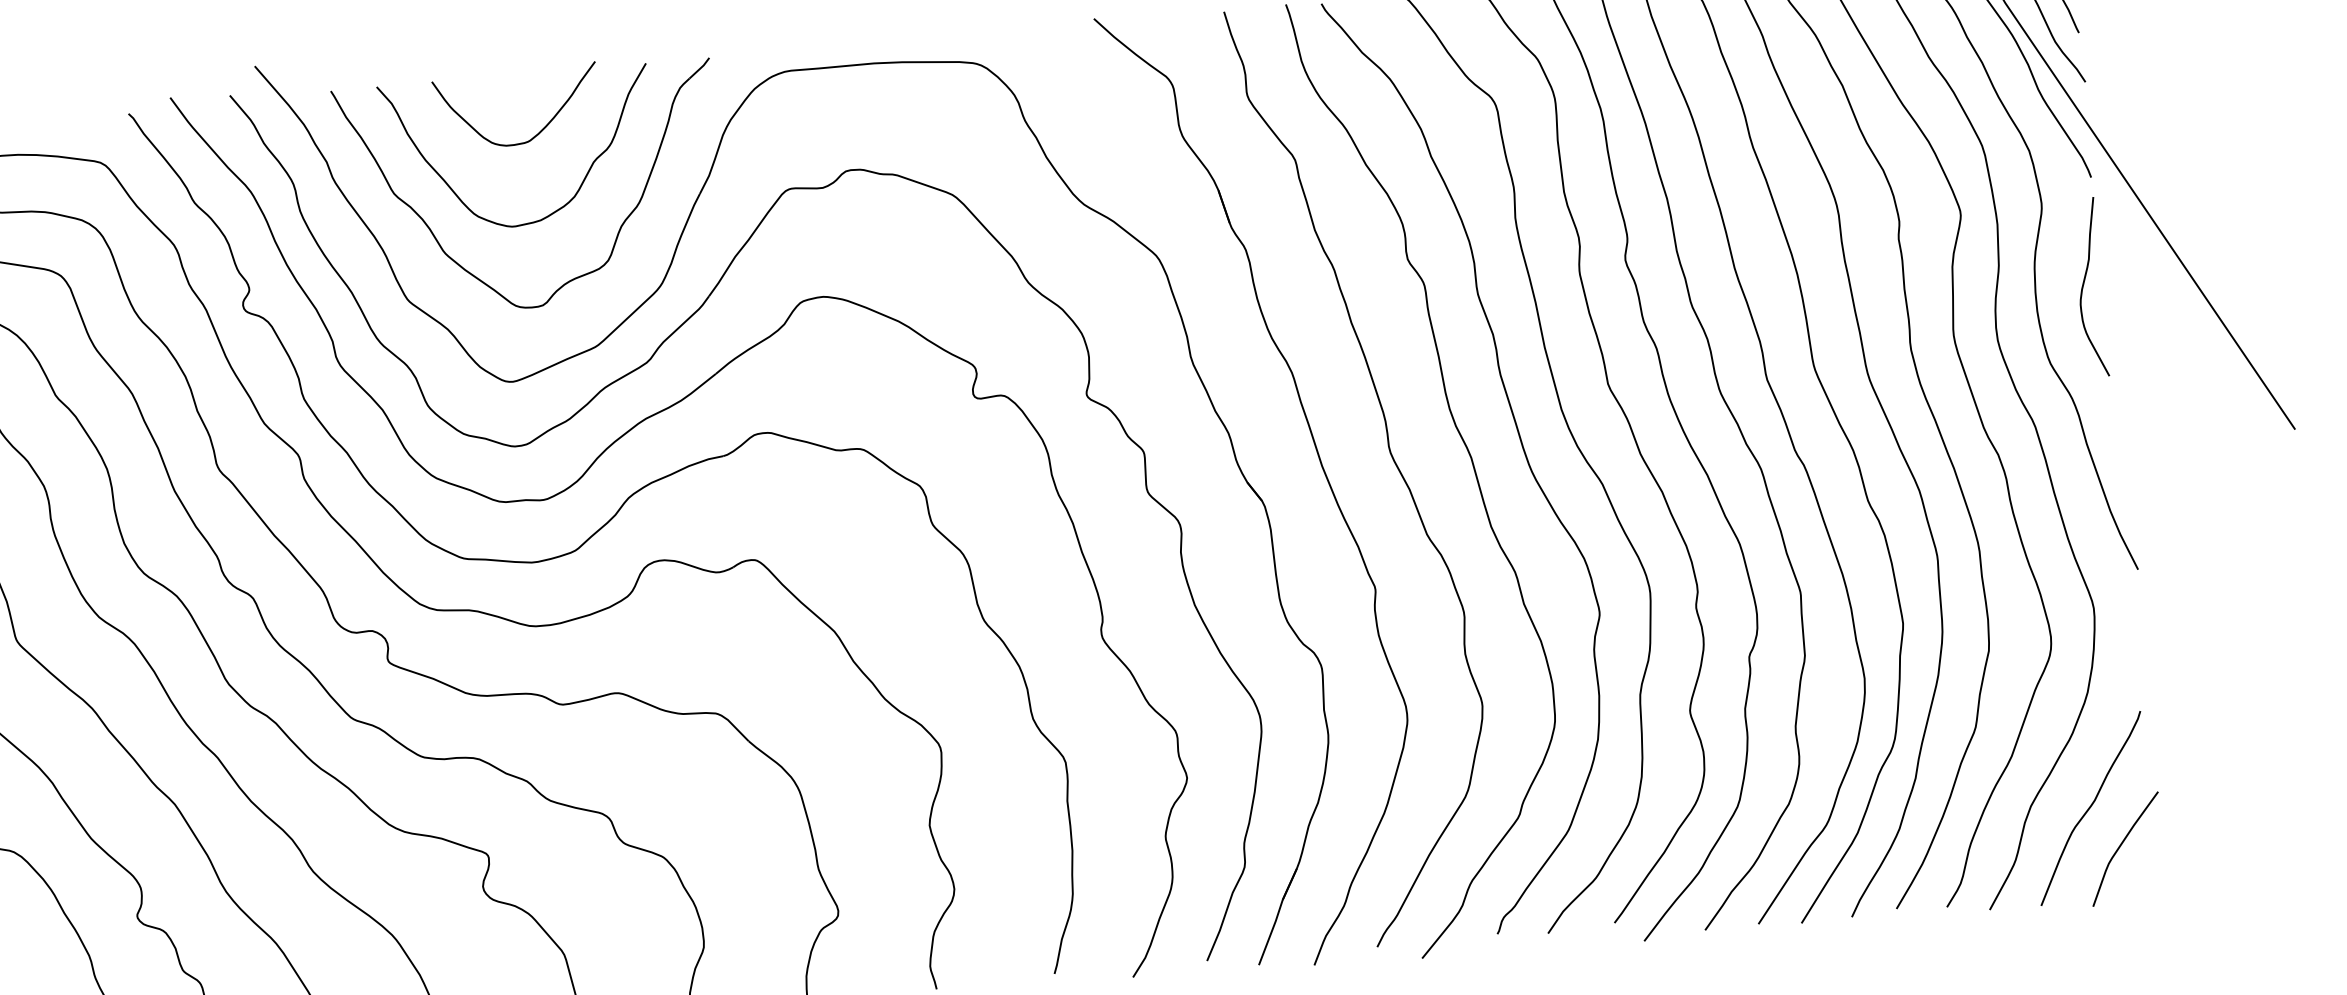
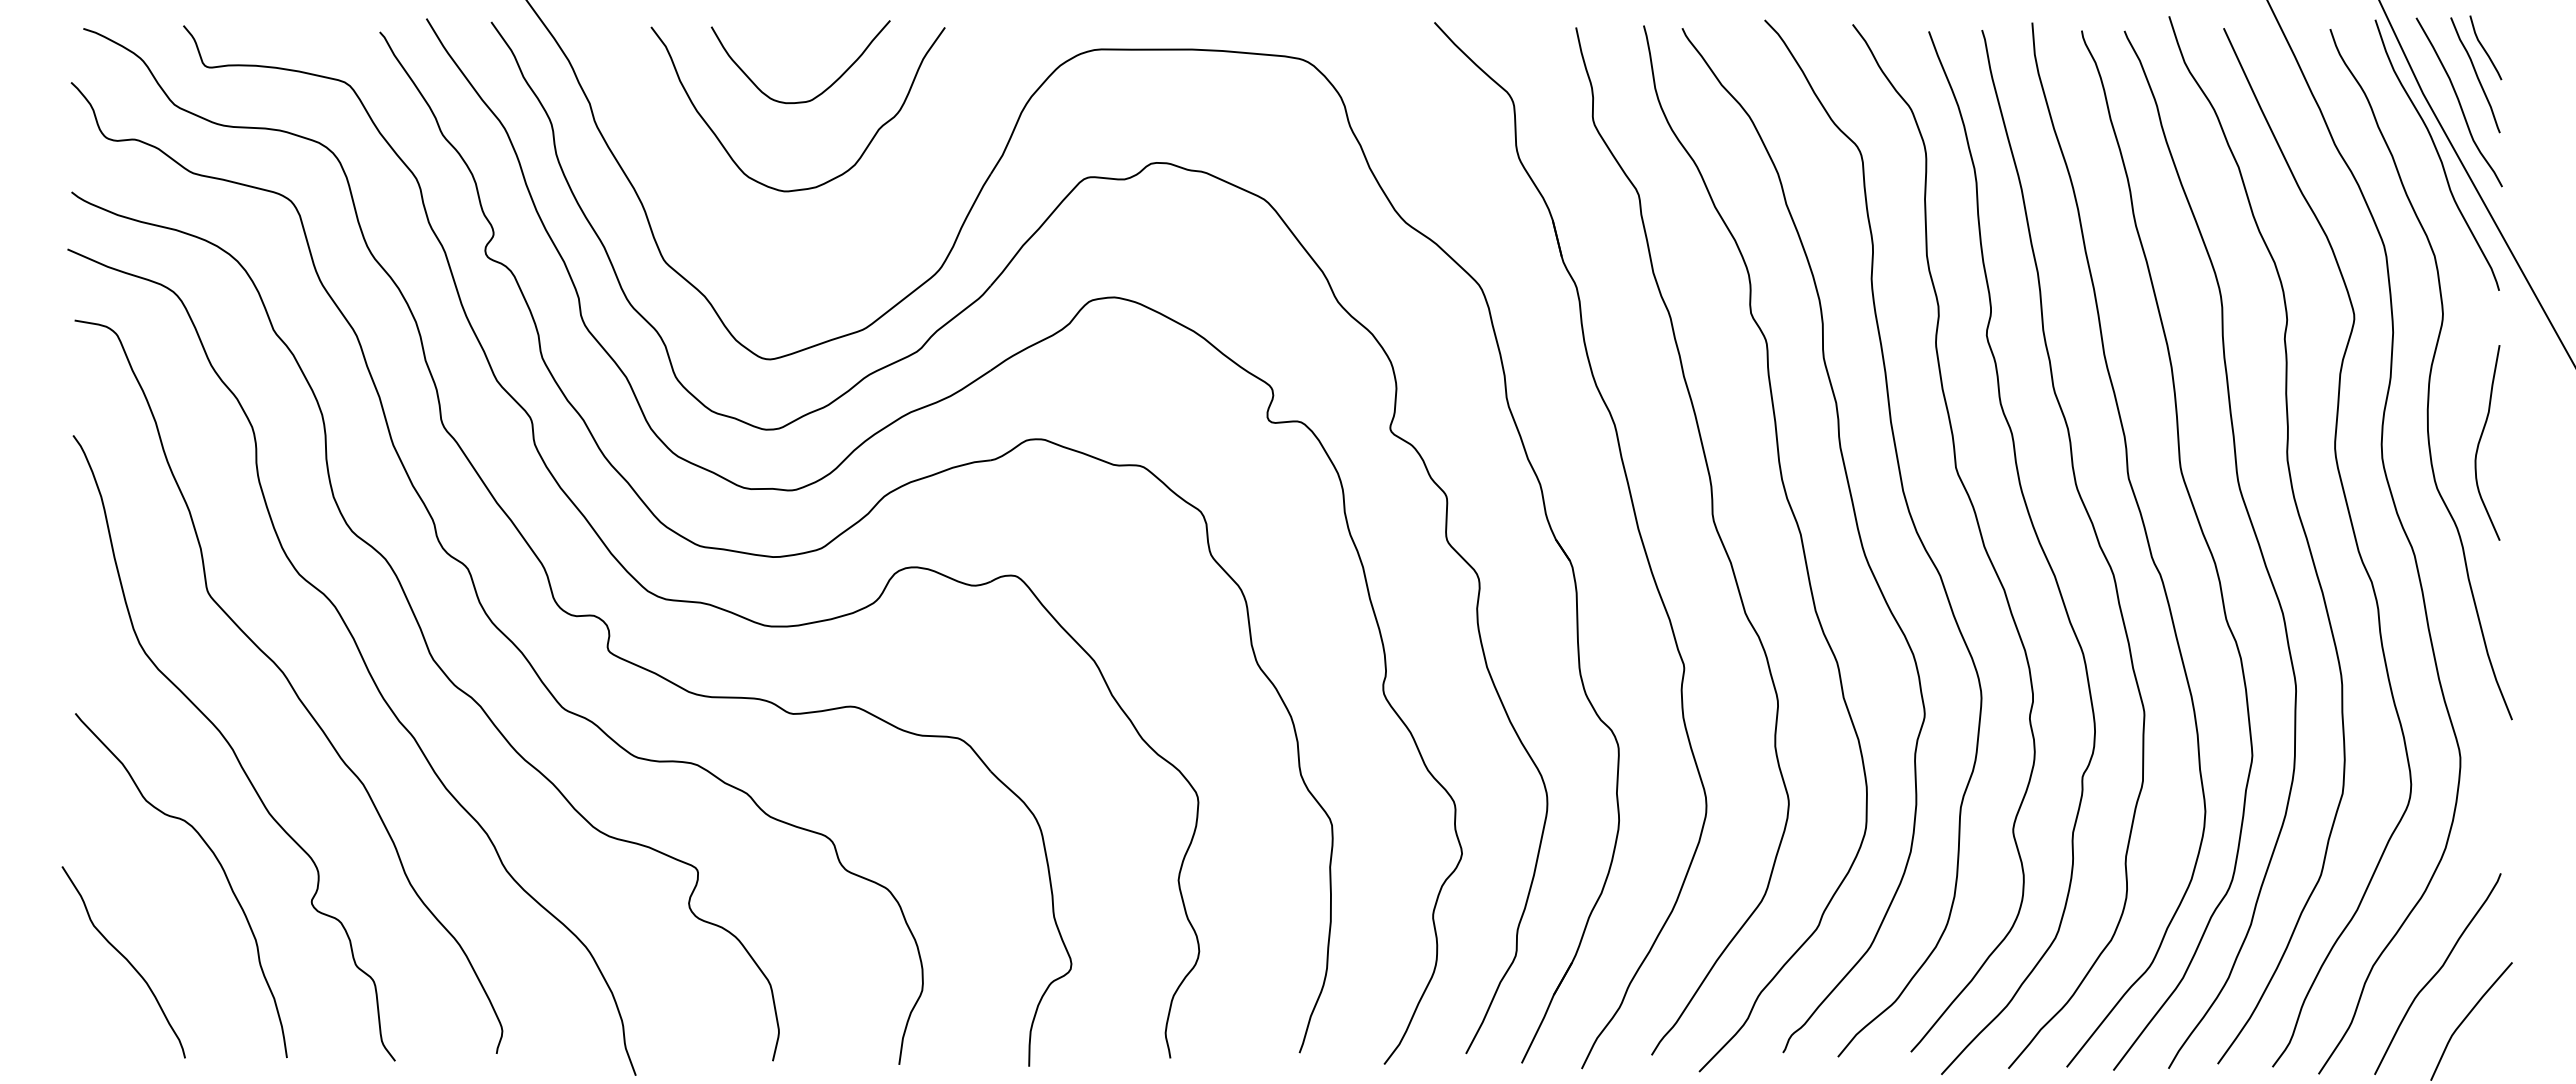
part: (620, 226) -> (901, 201), removed
curve: (2083, 286) -> (2480, 441), moved

